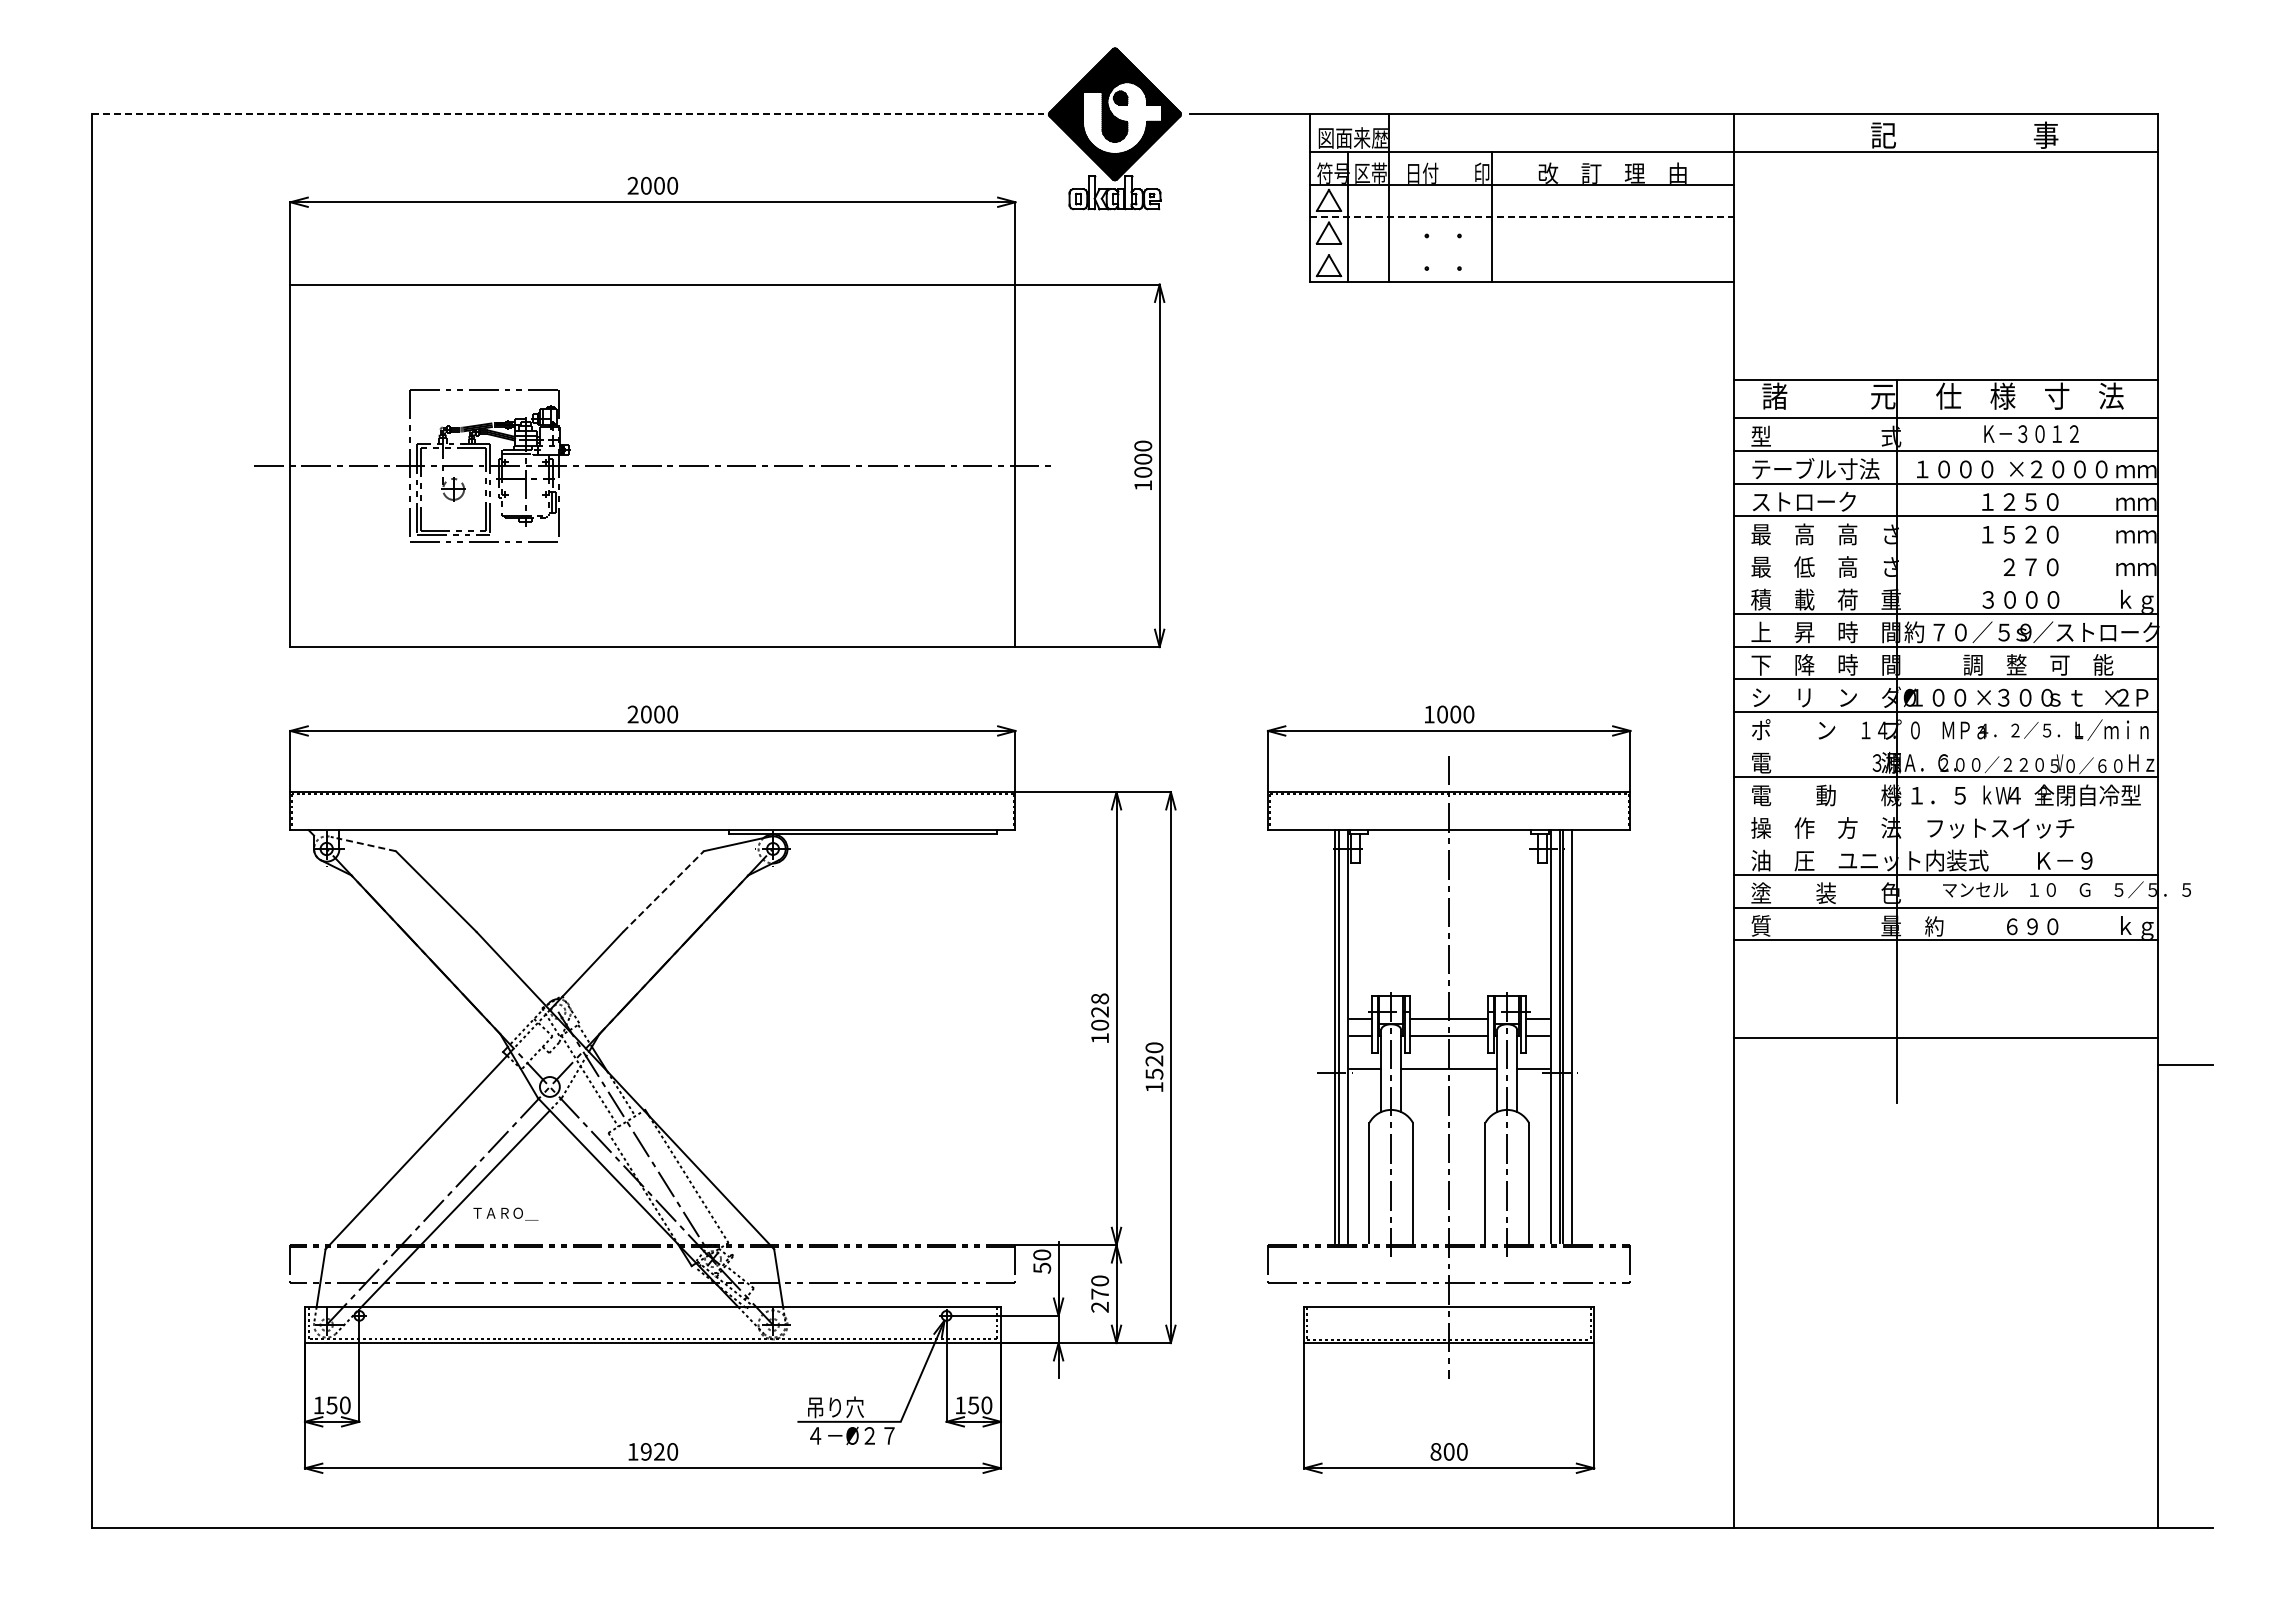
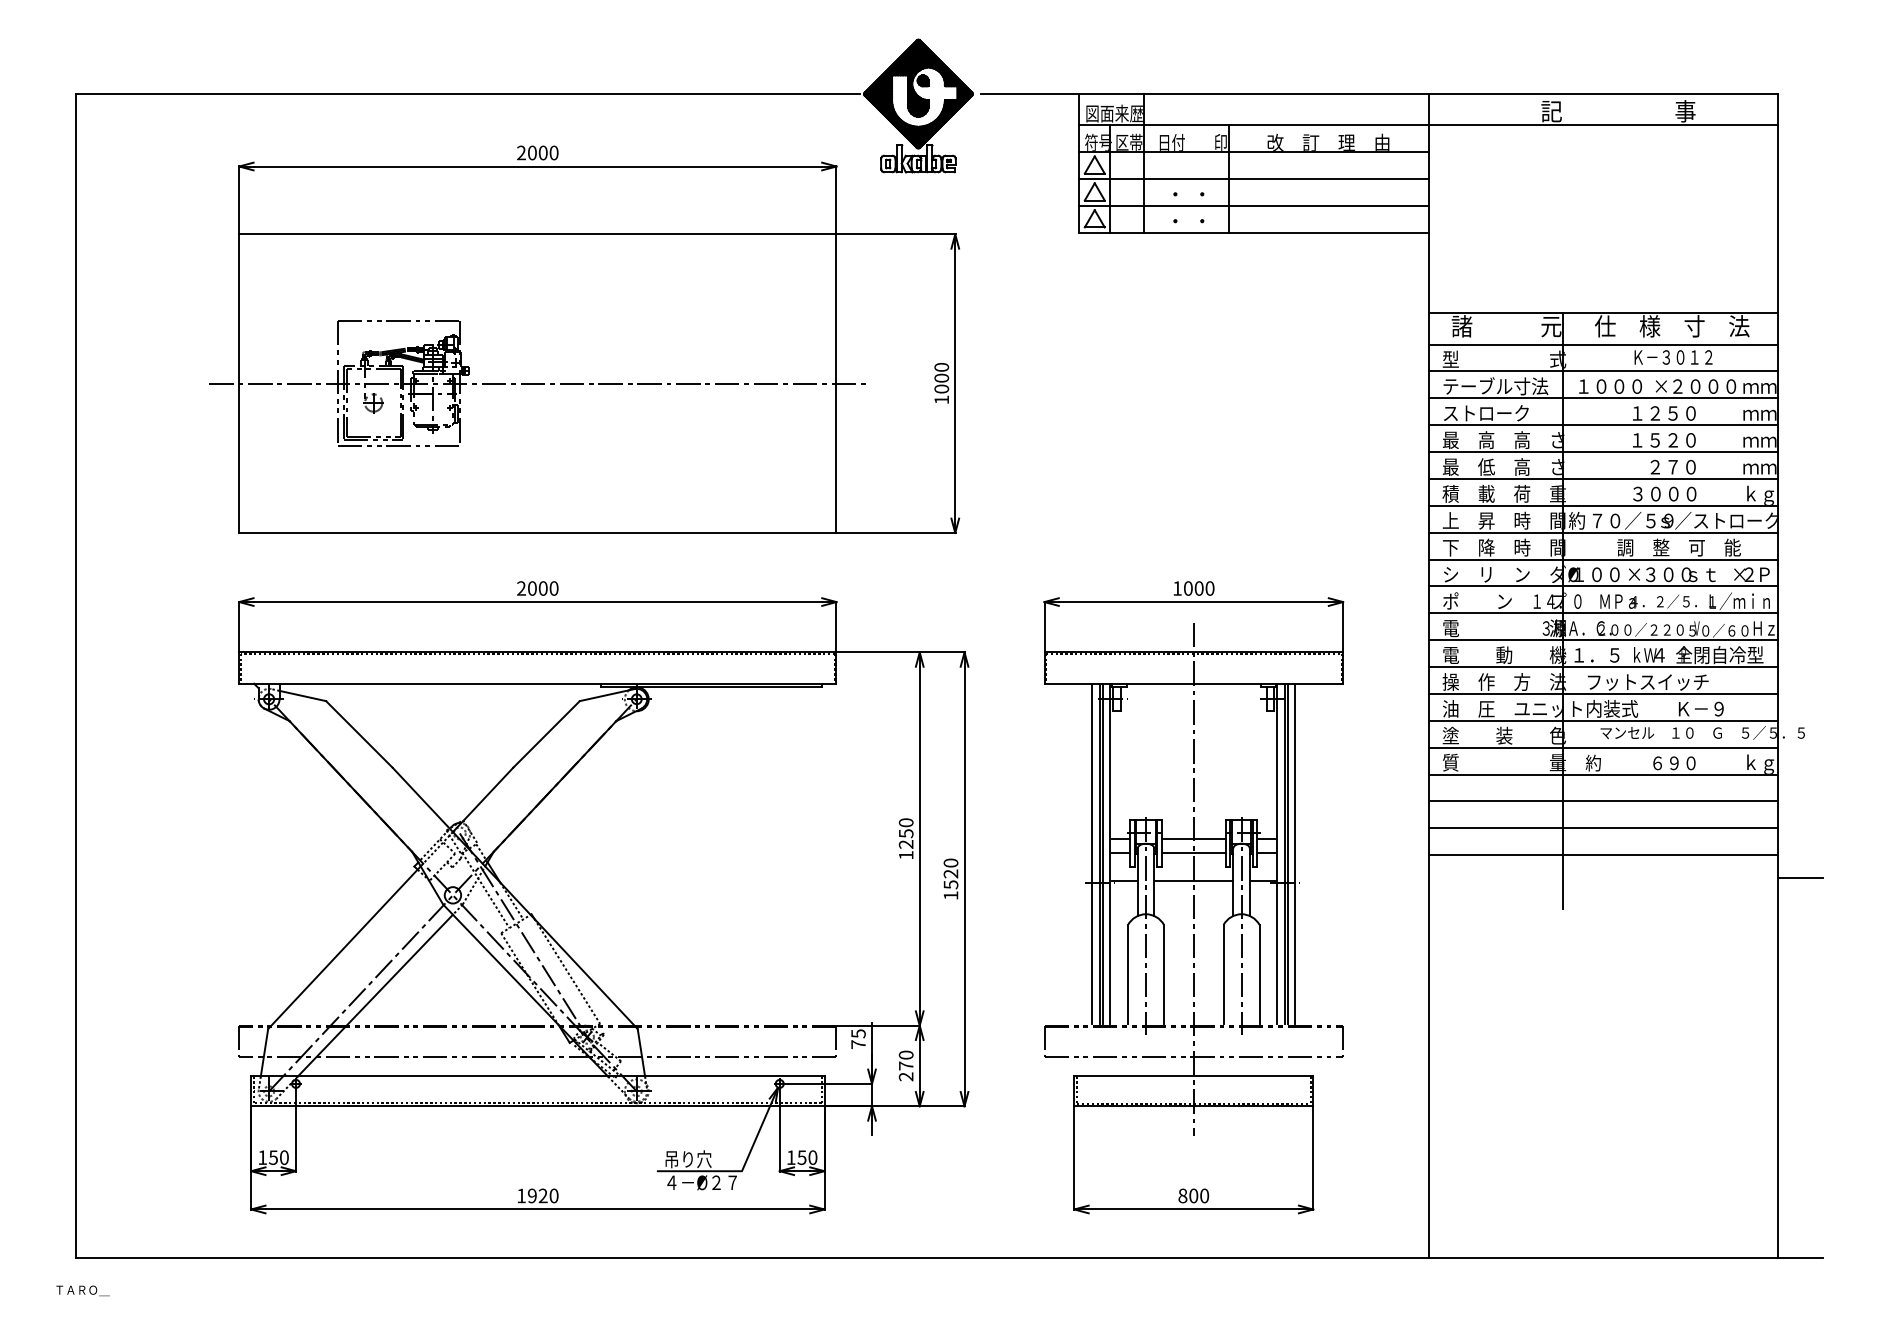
line: (567, 113) -> (467, 93), dashed -> solid
line: (1522, 217) -> (1254, 179), dashed -> solid
line: (1521, 249) -> (1253, 205), added
line: (1946, 548) -> (1603, 451), added
line: (1946, 581) -> (1603, 478), added
line: (1946, 744) -> (1603, 613), added
line: (1946, 809) -> (1603, 666), added
line: (1946, 842) -> (1603, 693), added
line: (367, 845) -> (302, 696), dashed -> solid
line: (663, 891) -> (546, 734), dashed -> solid
line: (1946, 972) -> (1603, 801), added
line: (1946, 1005) -> (1603, 828), added
text: (1100, 1011) -> (906, 833), 1028 -> 1250
line: (1325, 1036) -> (1091, 853), added
text: (505, 1213) -> (82, 1290), moved
text: (1042, 1261) -> (858, 1039), 50 -> 75

